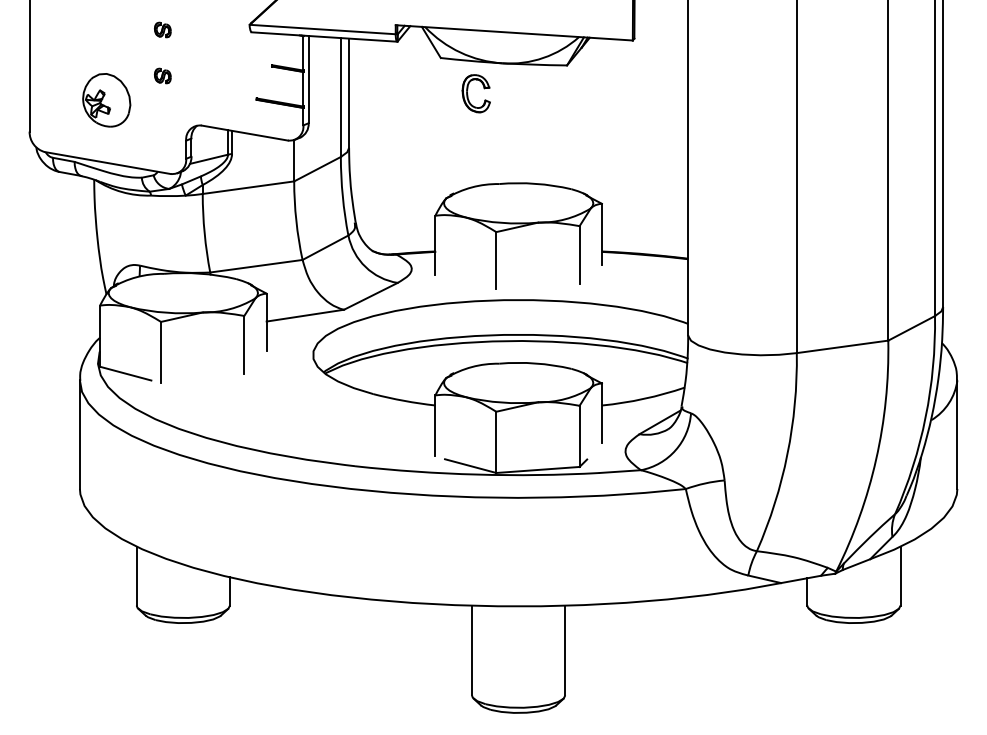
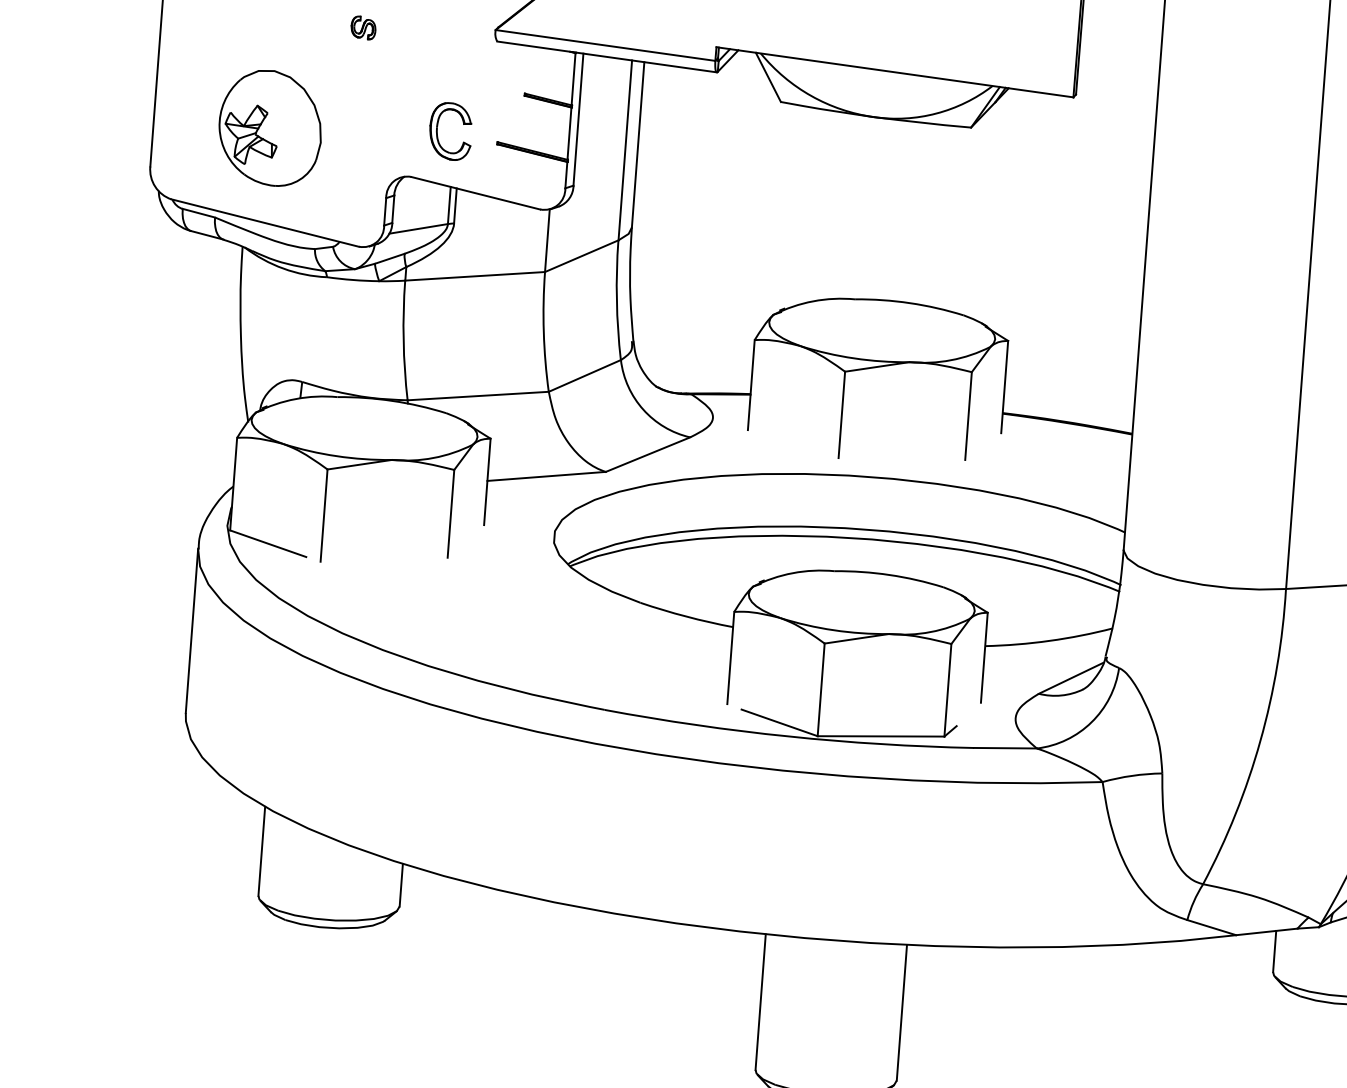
part: (162, 75) -> (357, 96), removed
part: (468, 94) -> (438, 131), moved
part: (106, 99) -> (270, 126), size x1.43

